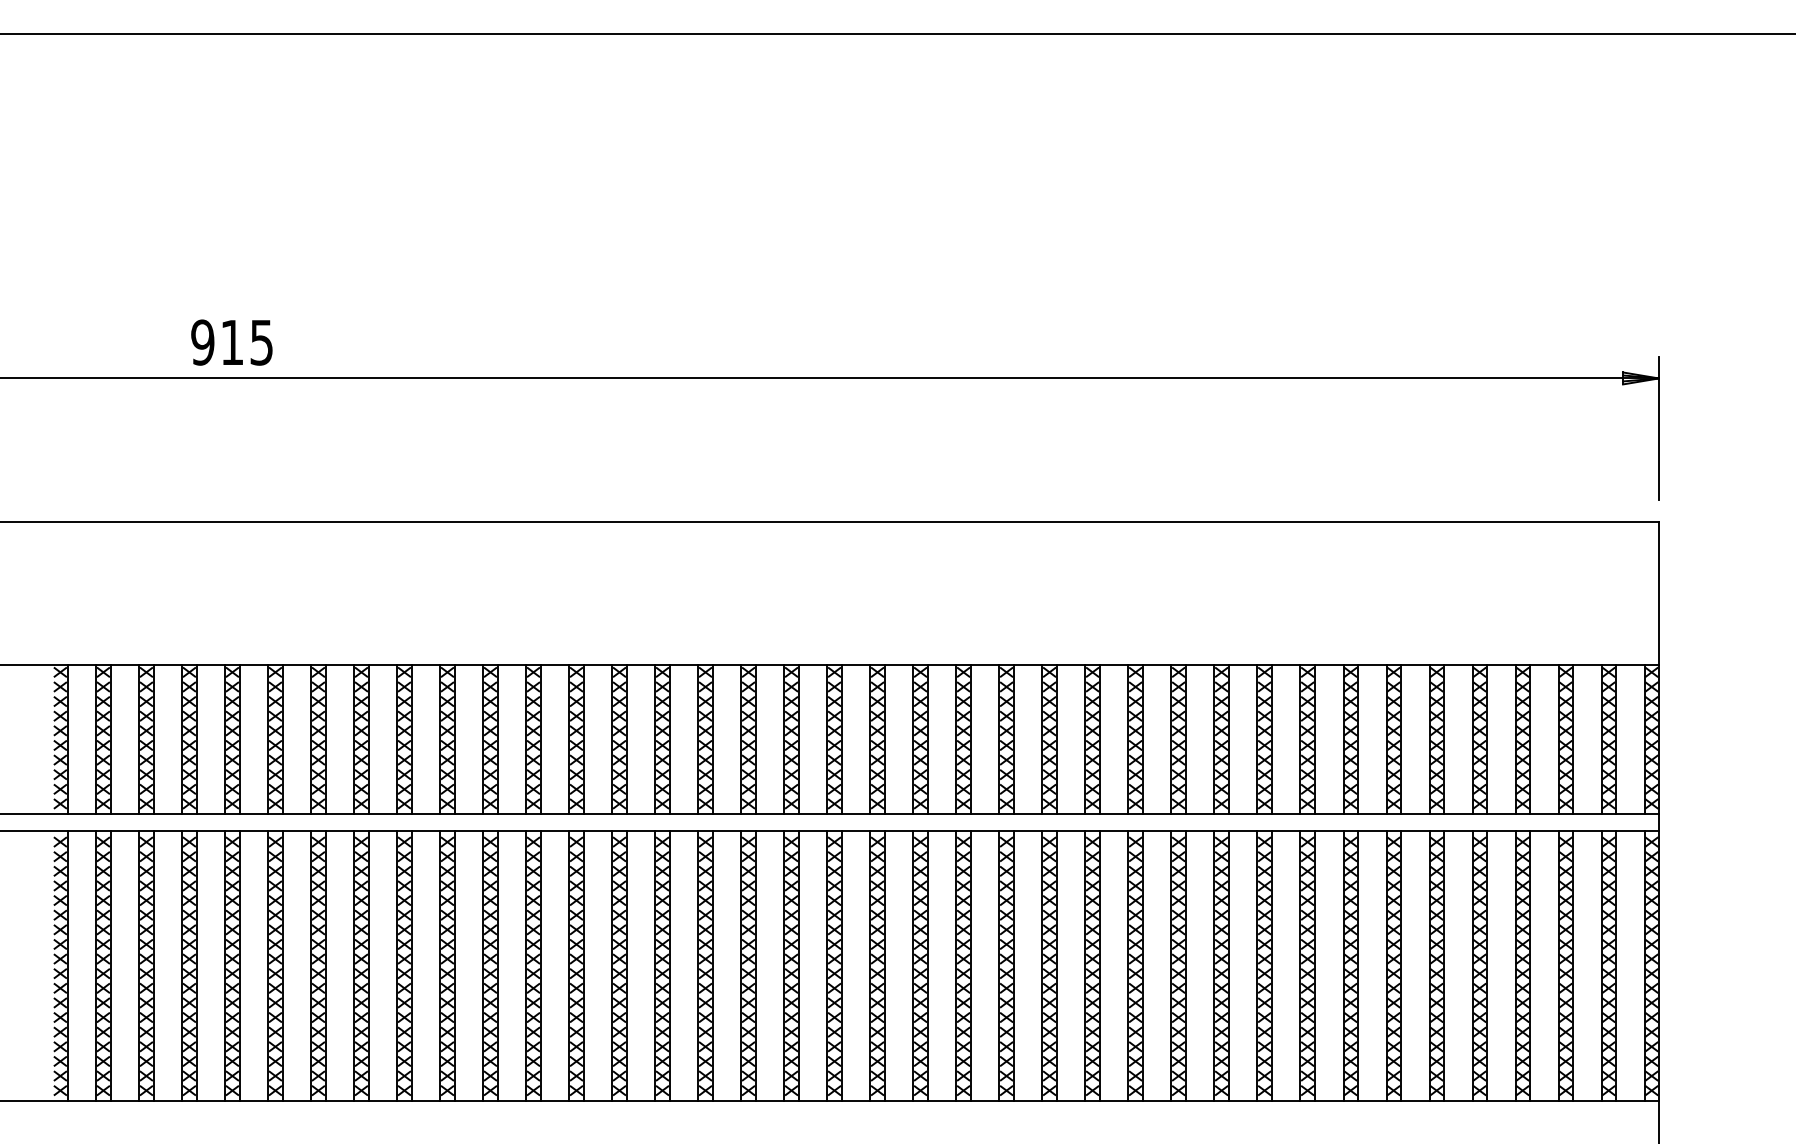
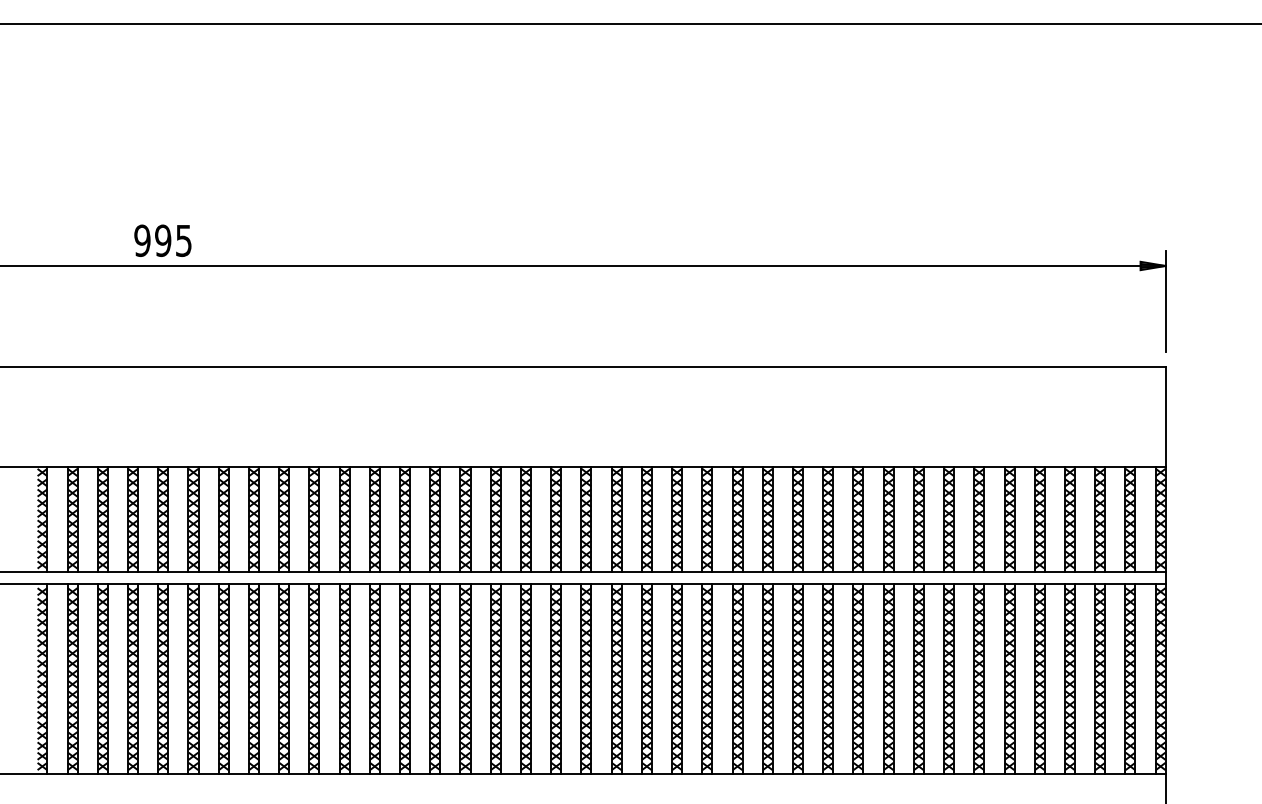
text: (232, 342) -> (163, 240), 915 -> 995

